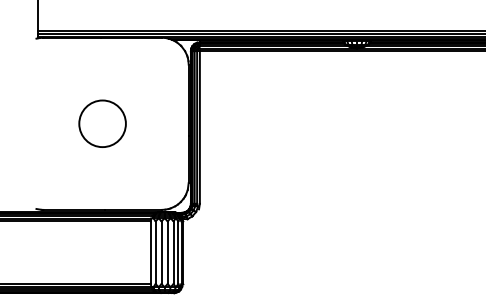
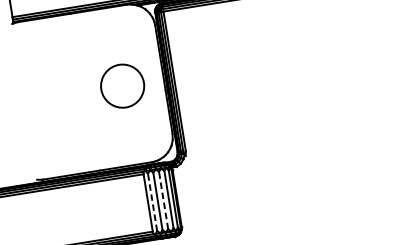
circle: (102, 123) -> (122, 85), moved
line: (155, 252) -> (152, 202), solid -> dashed
line: (167, 252) -> (163, 200), solid -> dashed

